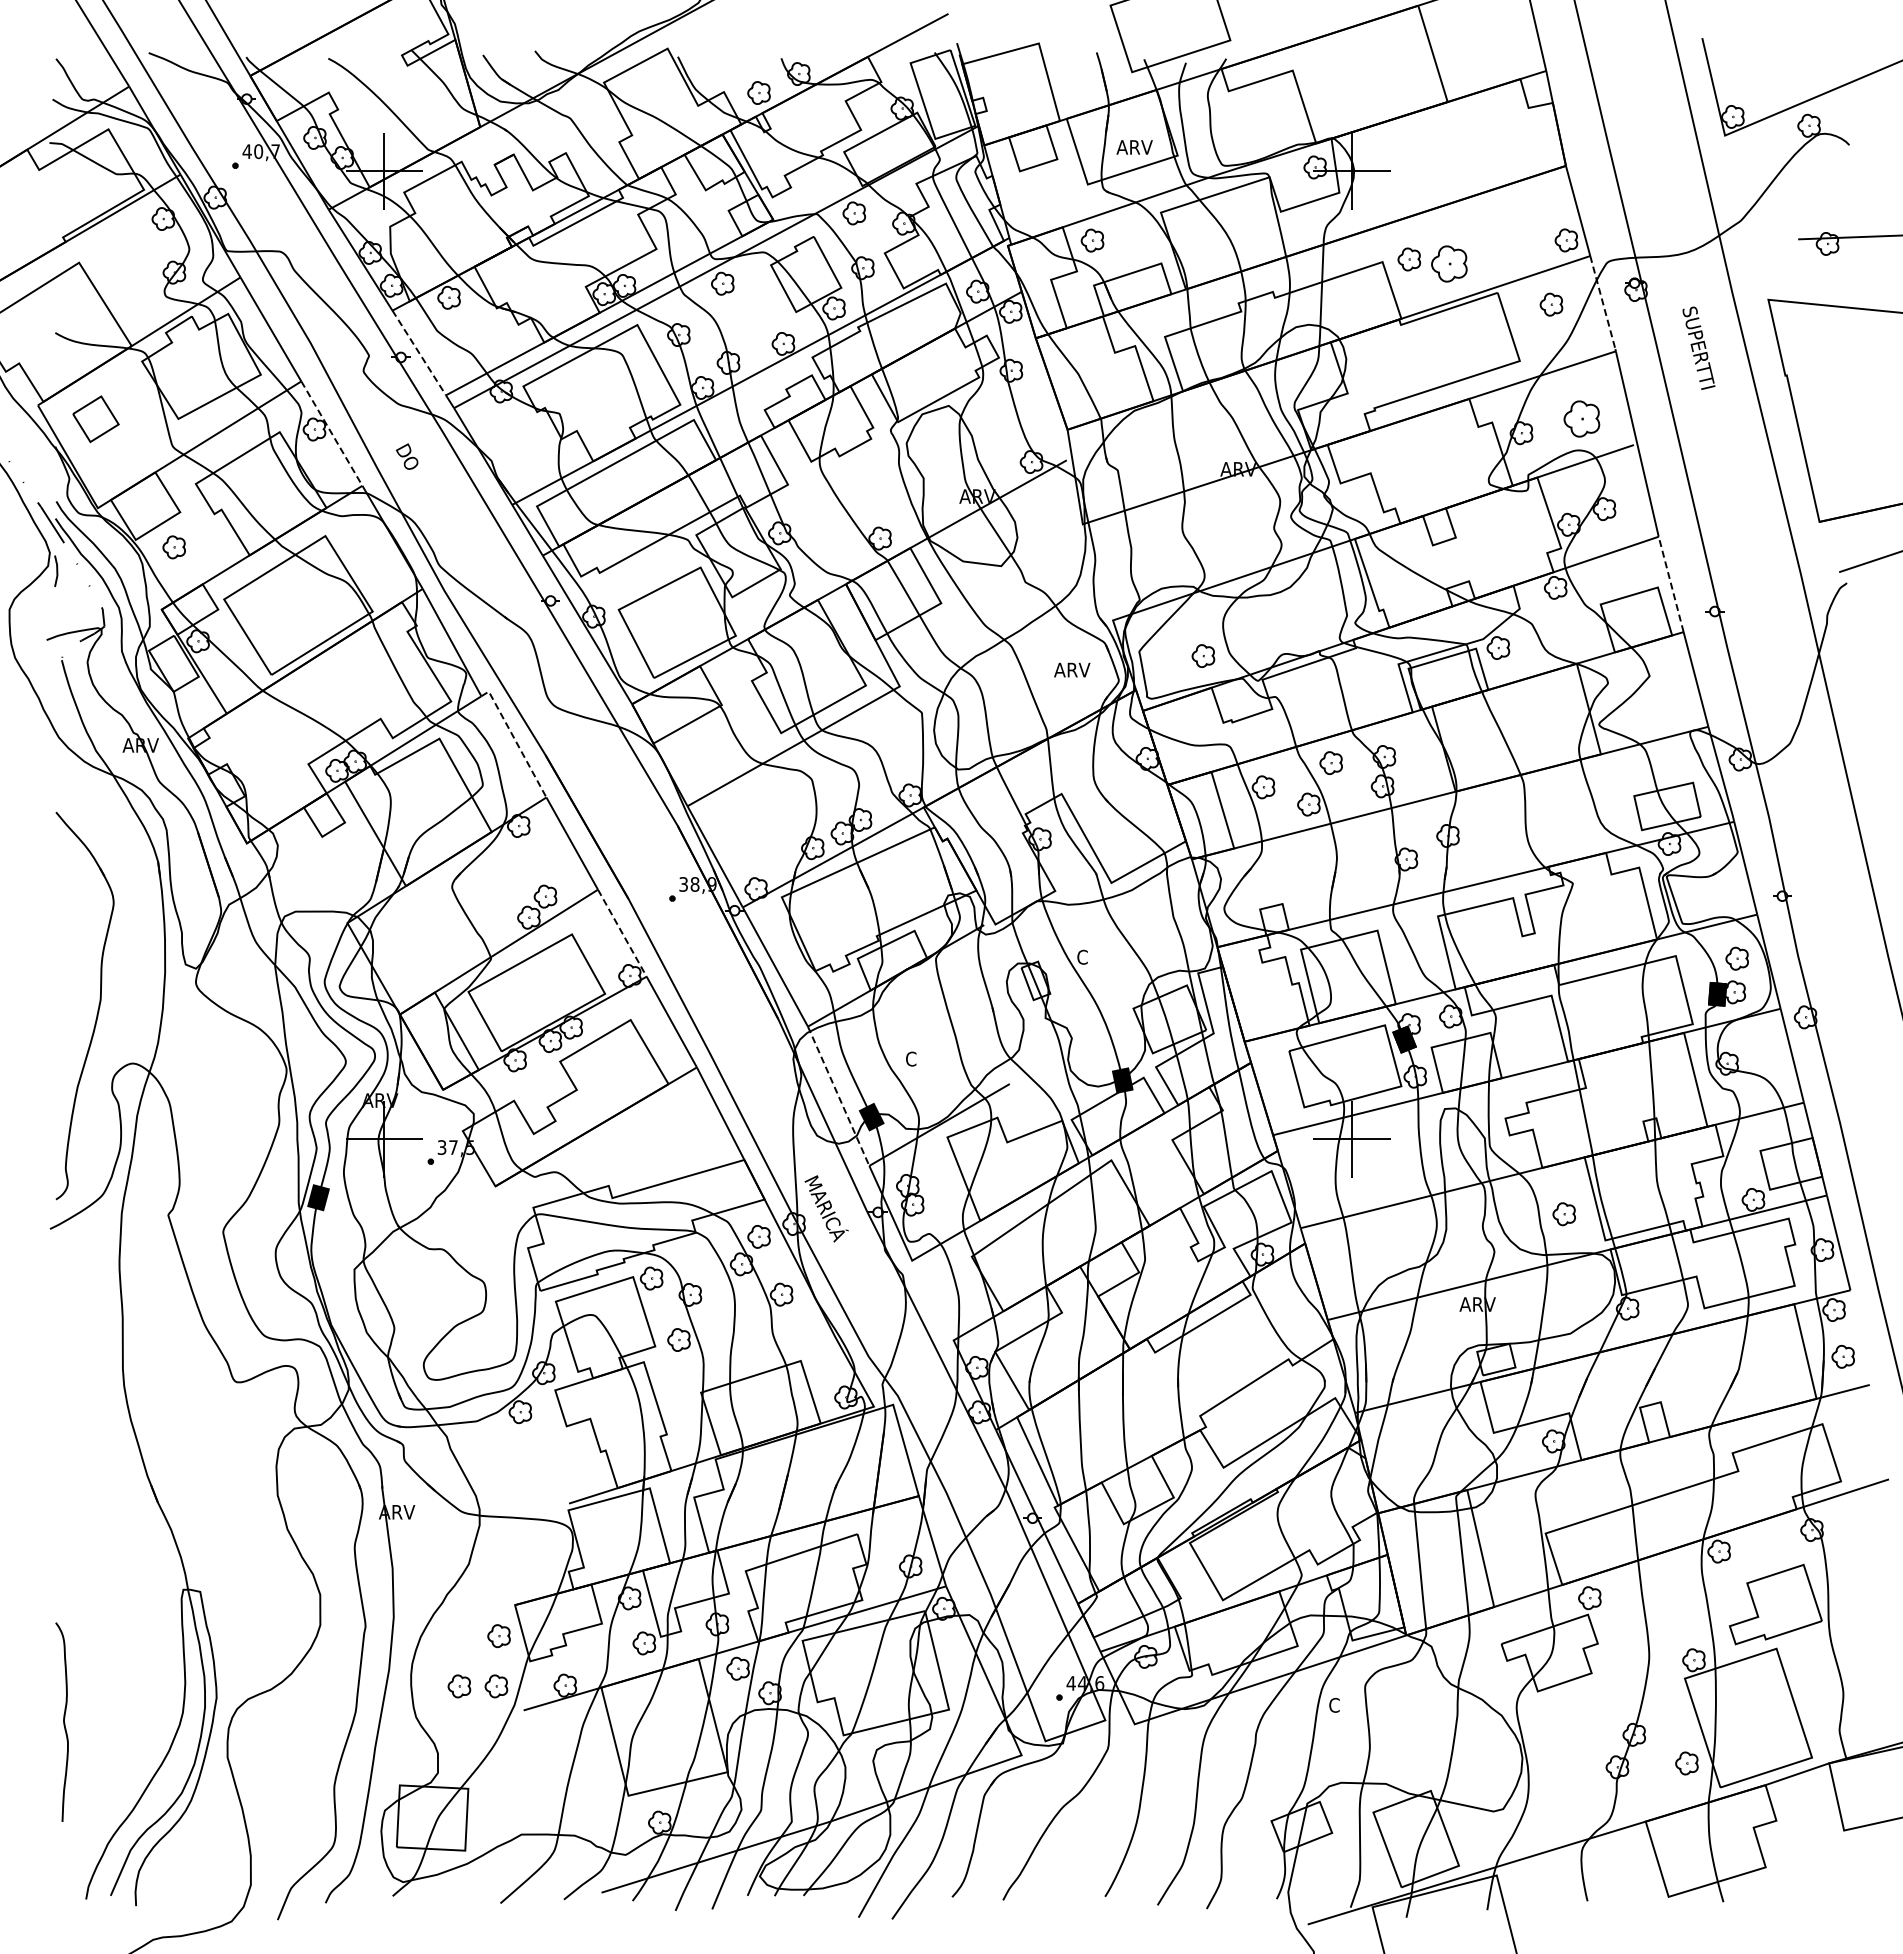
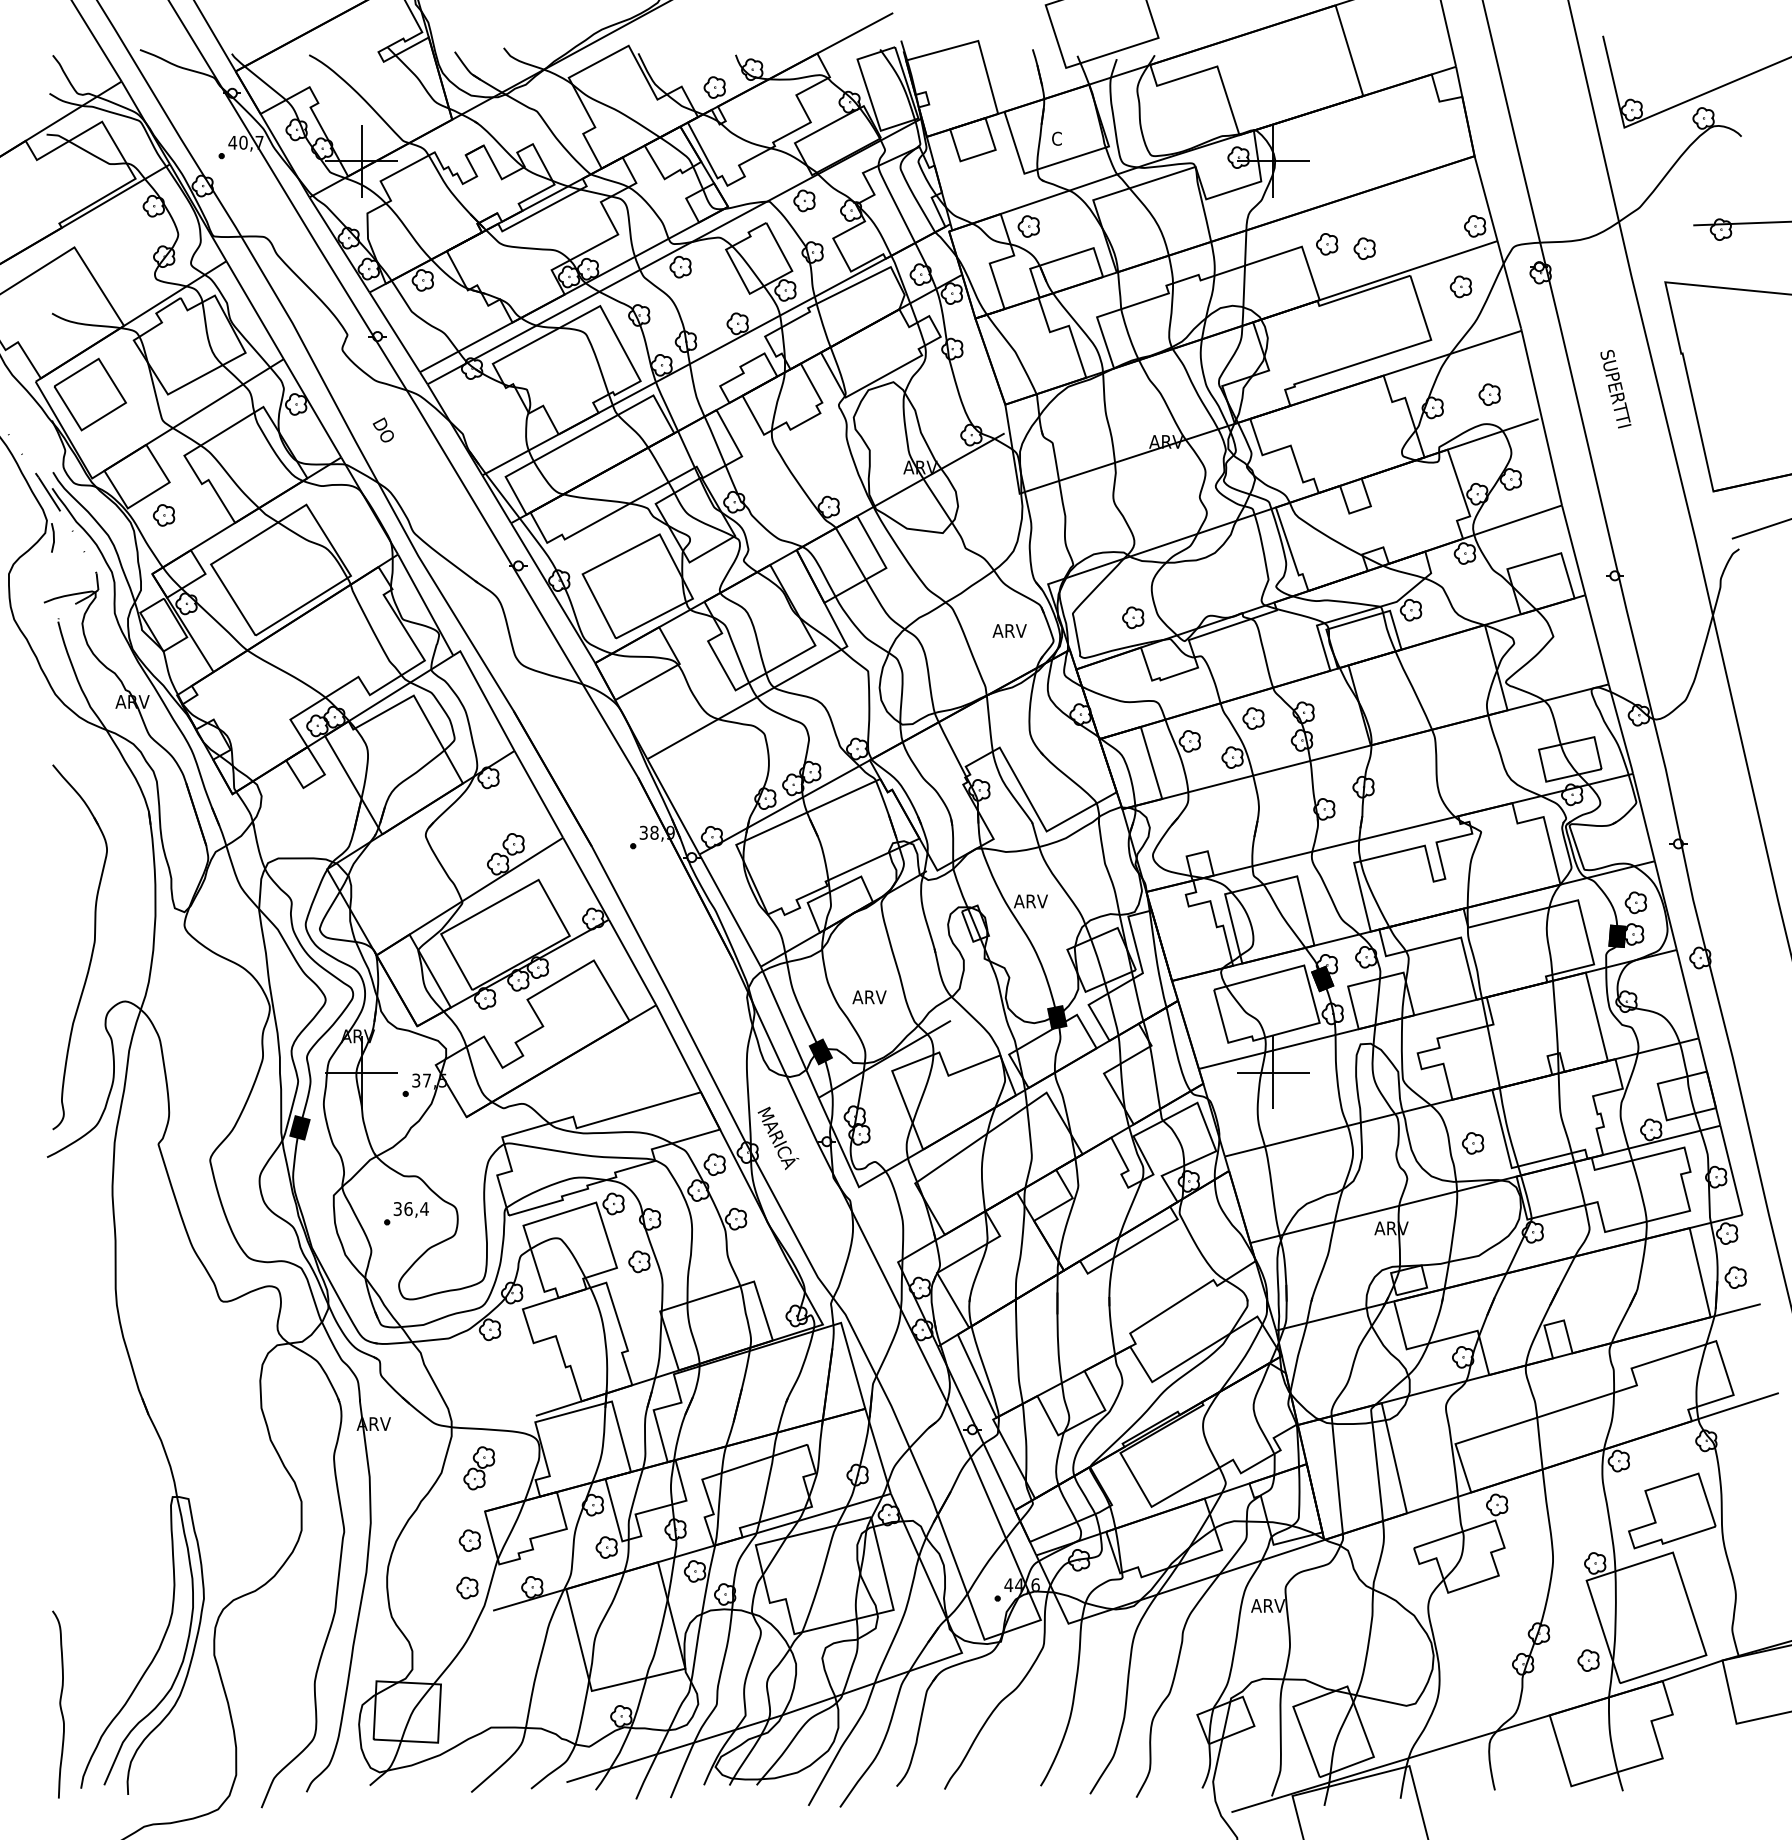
text: (1134, 147) -> (1068, 138), ARV -> C
part: (1448, 264) -> (1364, 249), size x0.62
line: (1602, 303) -> (1509, 285), dashed -> solid
text: (1698, 347) -> (1615, 388), moved
line: (419, 353) -> (395, 332), dashed -> solid
part: (95, 419) -> (89, 395), size x1.67
part: (1581, 419) -> (1489, 395), size x0.62
line: (332, 434) -> (313, 409), dashed -> solid
line: (1671, 583) -> (1574, 549), dashed -> solid
line: (515, 740) -> (485, 697), dashed -> solid
line: (622, 933) -> (586, 879), dashed -> solid
text: (1094, 956) -> (1030, 900), C -> ARV
text: (923, 1058) -> (869, 996), C -> ARV
line: (838, 1096) -> (789, 1032), dashed -> solid
part: (431, 1288) -> (406, 1213), added
part: (508, 1559) -> (478, 1468), added
part: (459, 1686) -> (432, 1588), removed
text: (1346, 1704) -> (1267, 1605), C -> ARV
curve: (63, 1721) -> (59, 1703), moved

